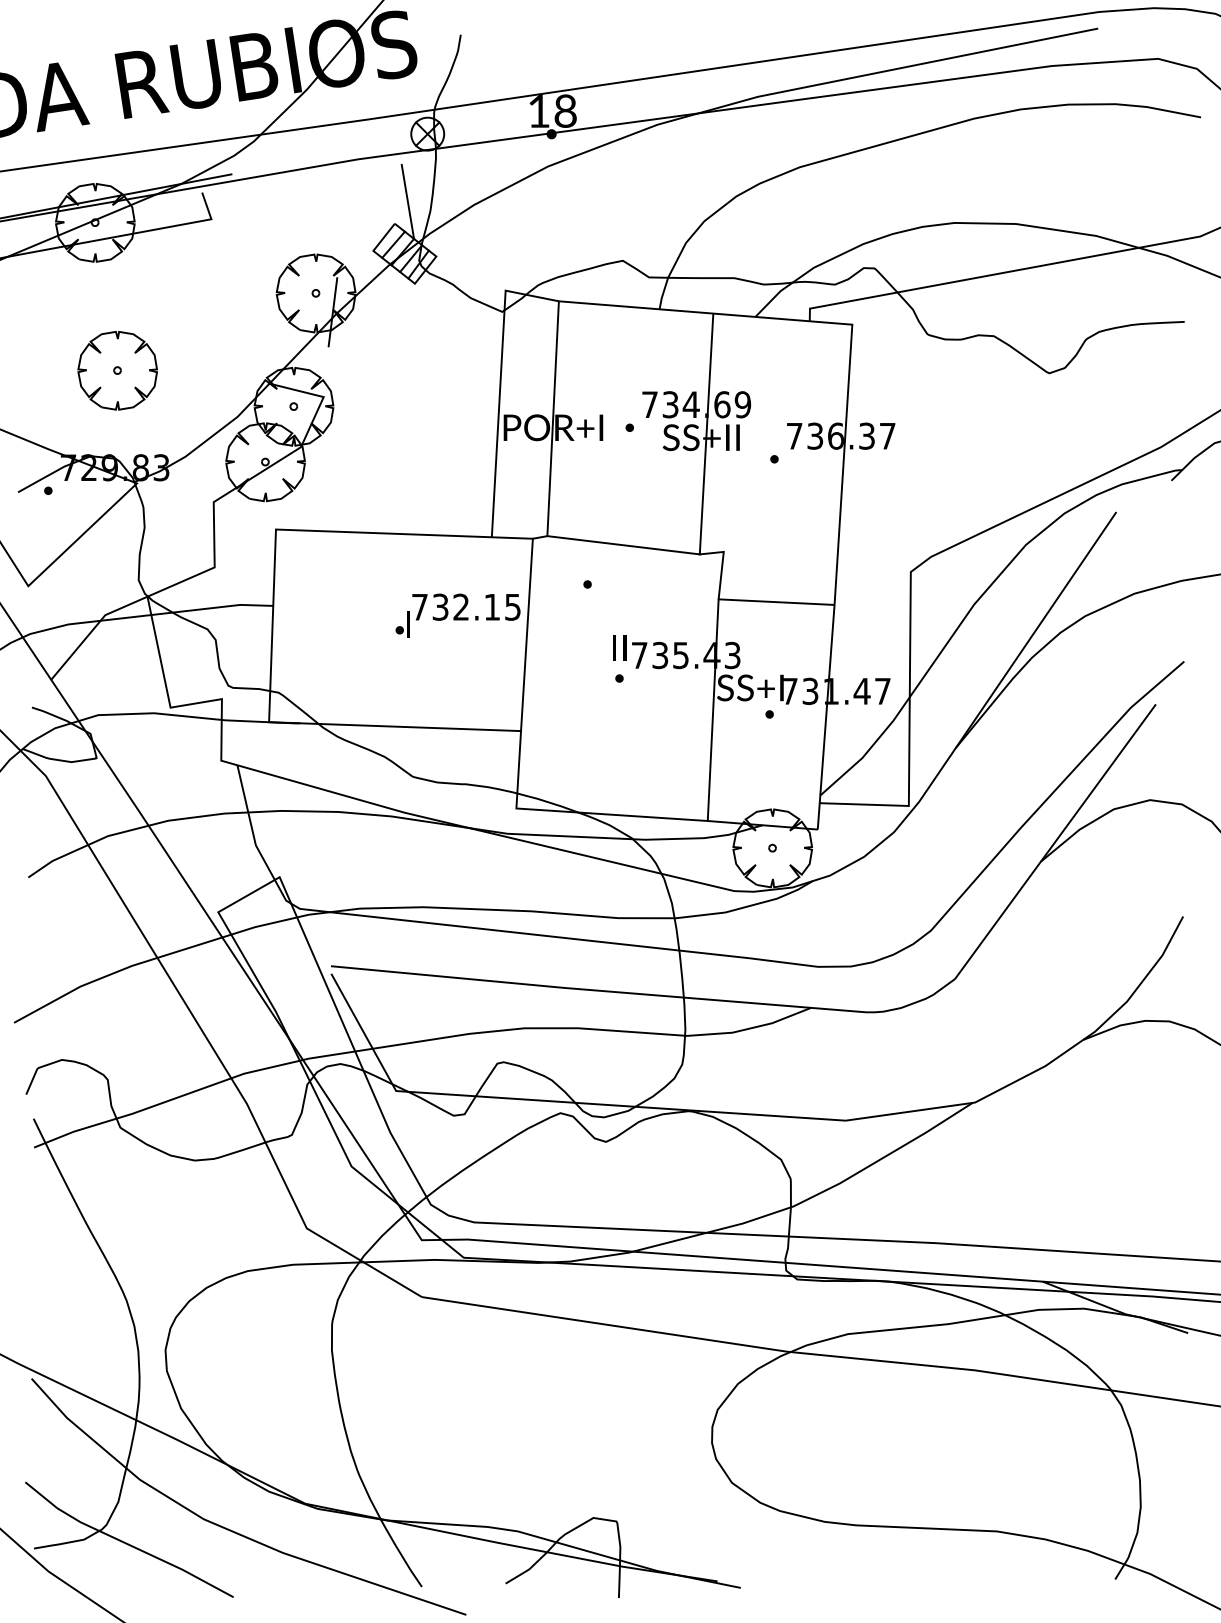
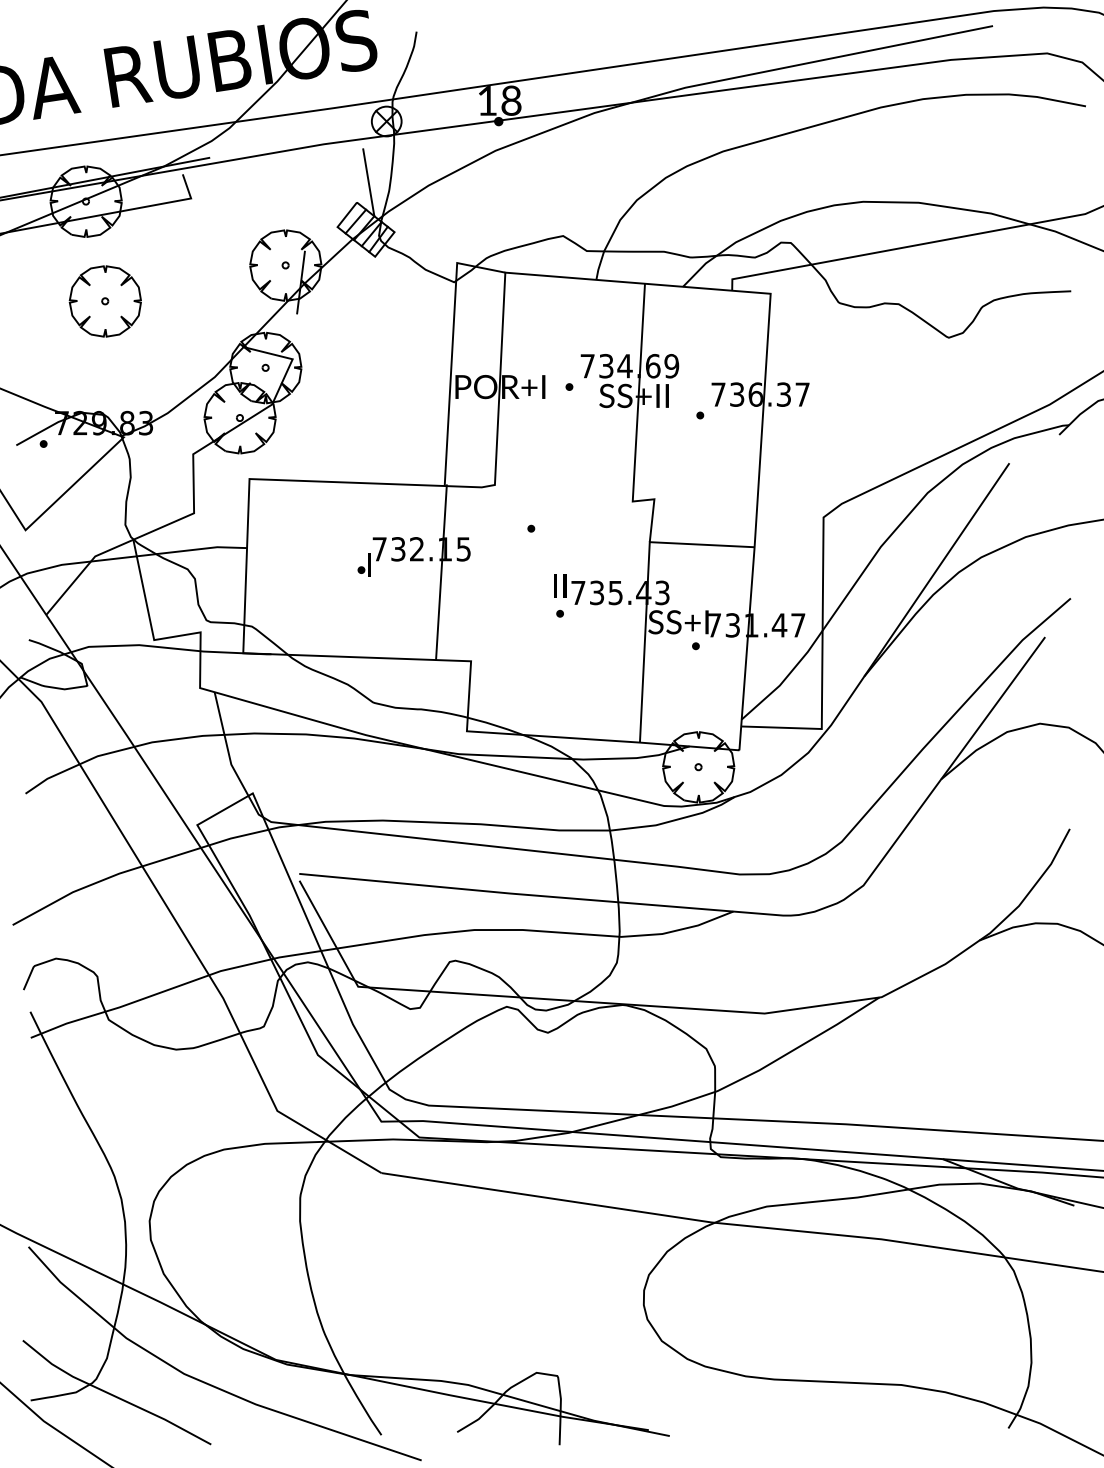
part: (116, 370) -> (104, 301), moved
line: (623, 544) -> (563, 492), removed
line: (527, 635) -> (441, 572), moved

